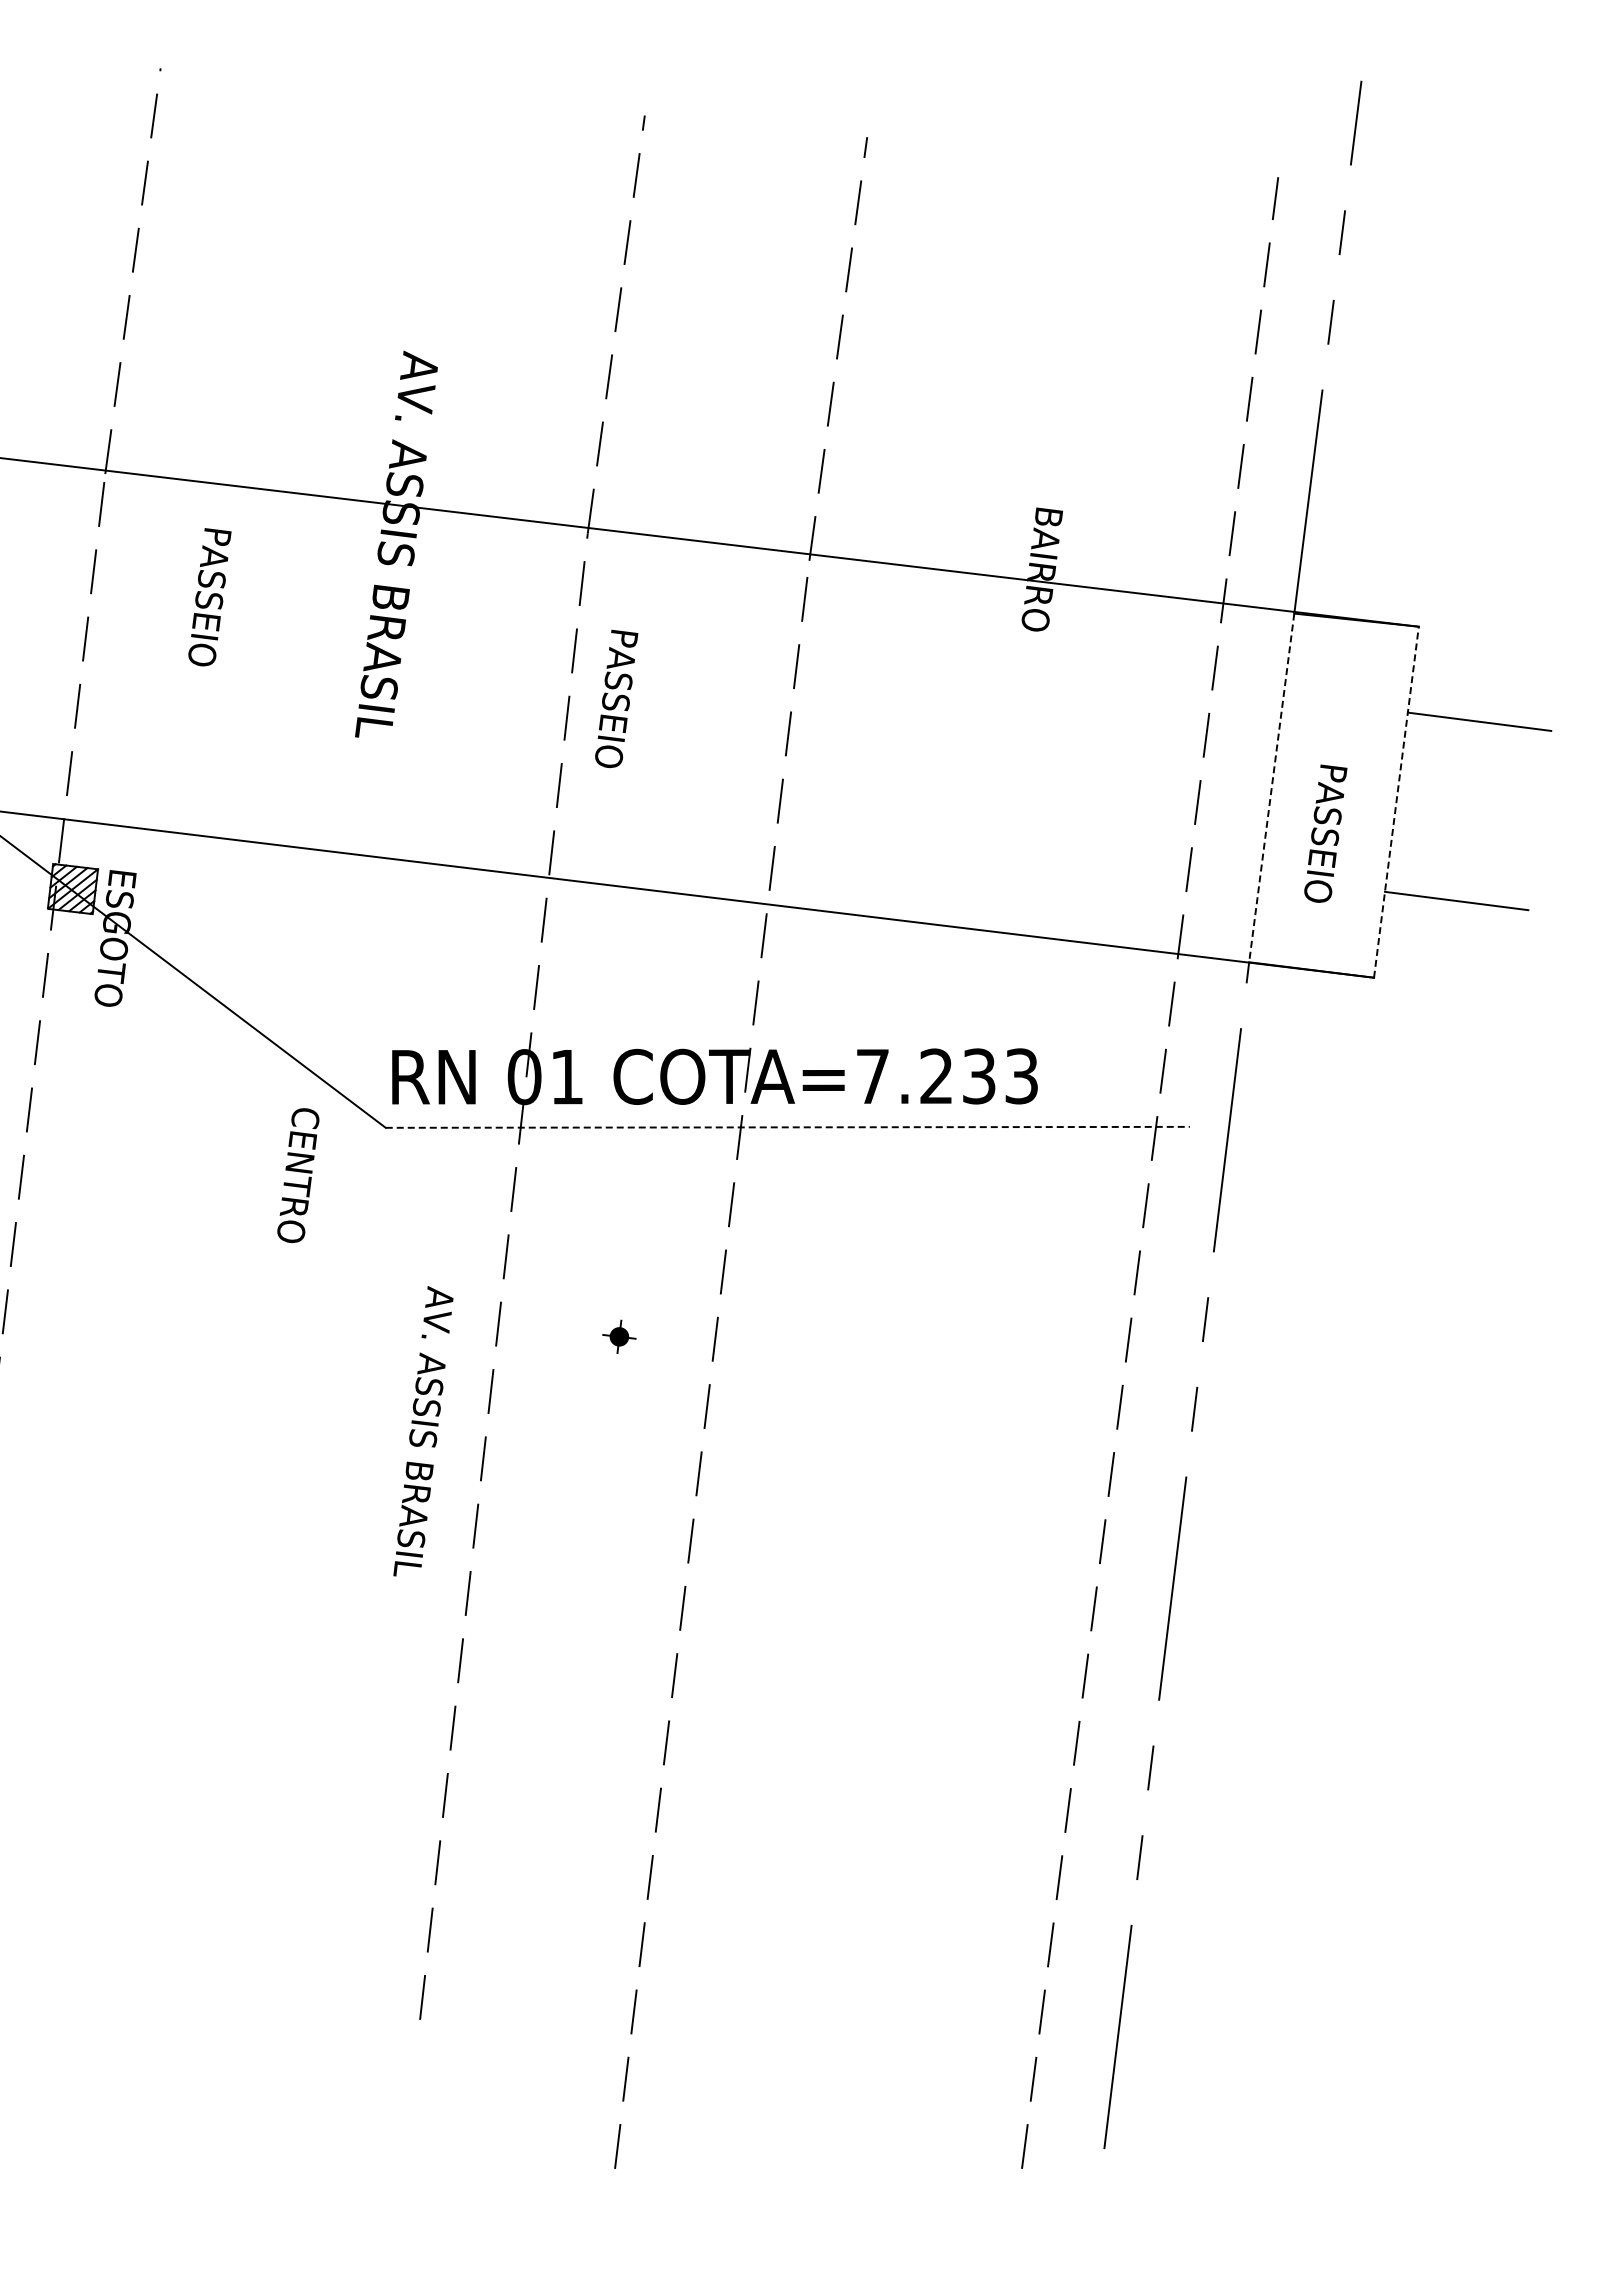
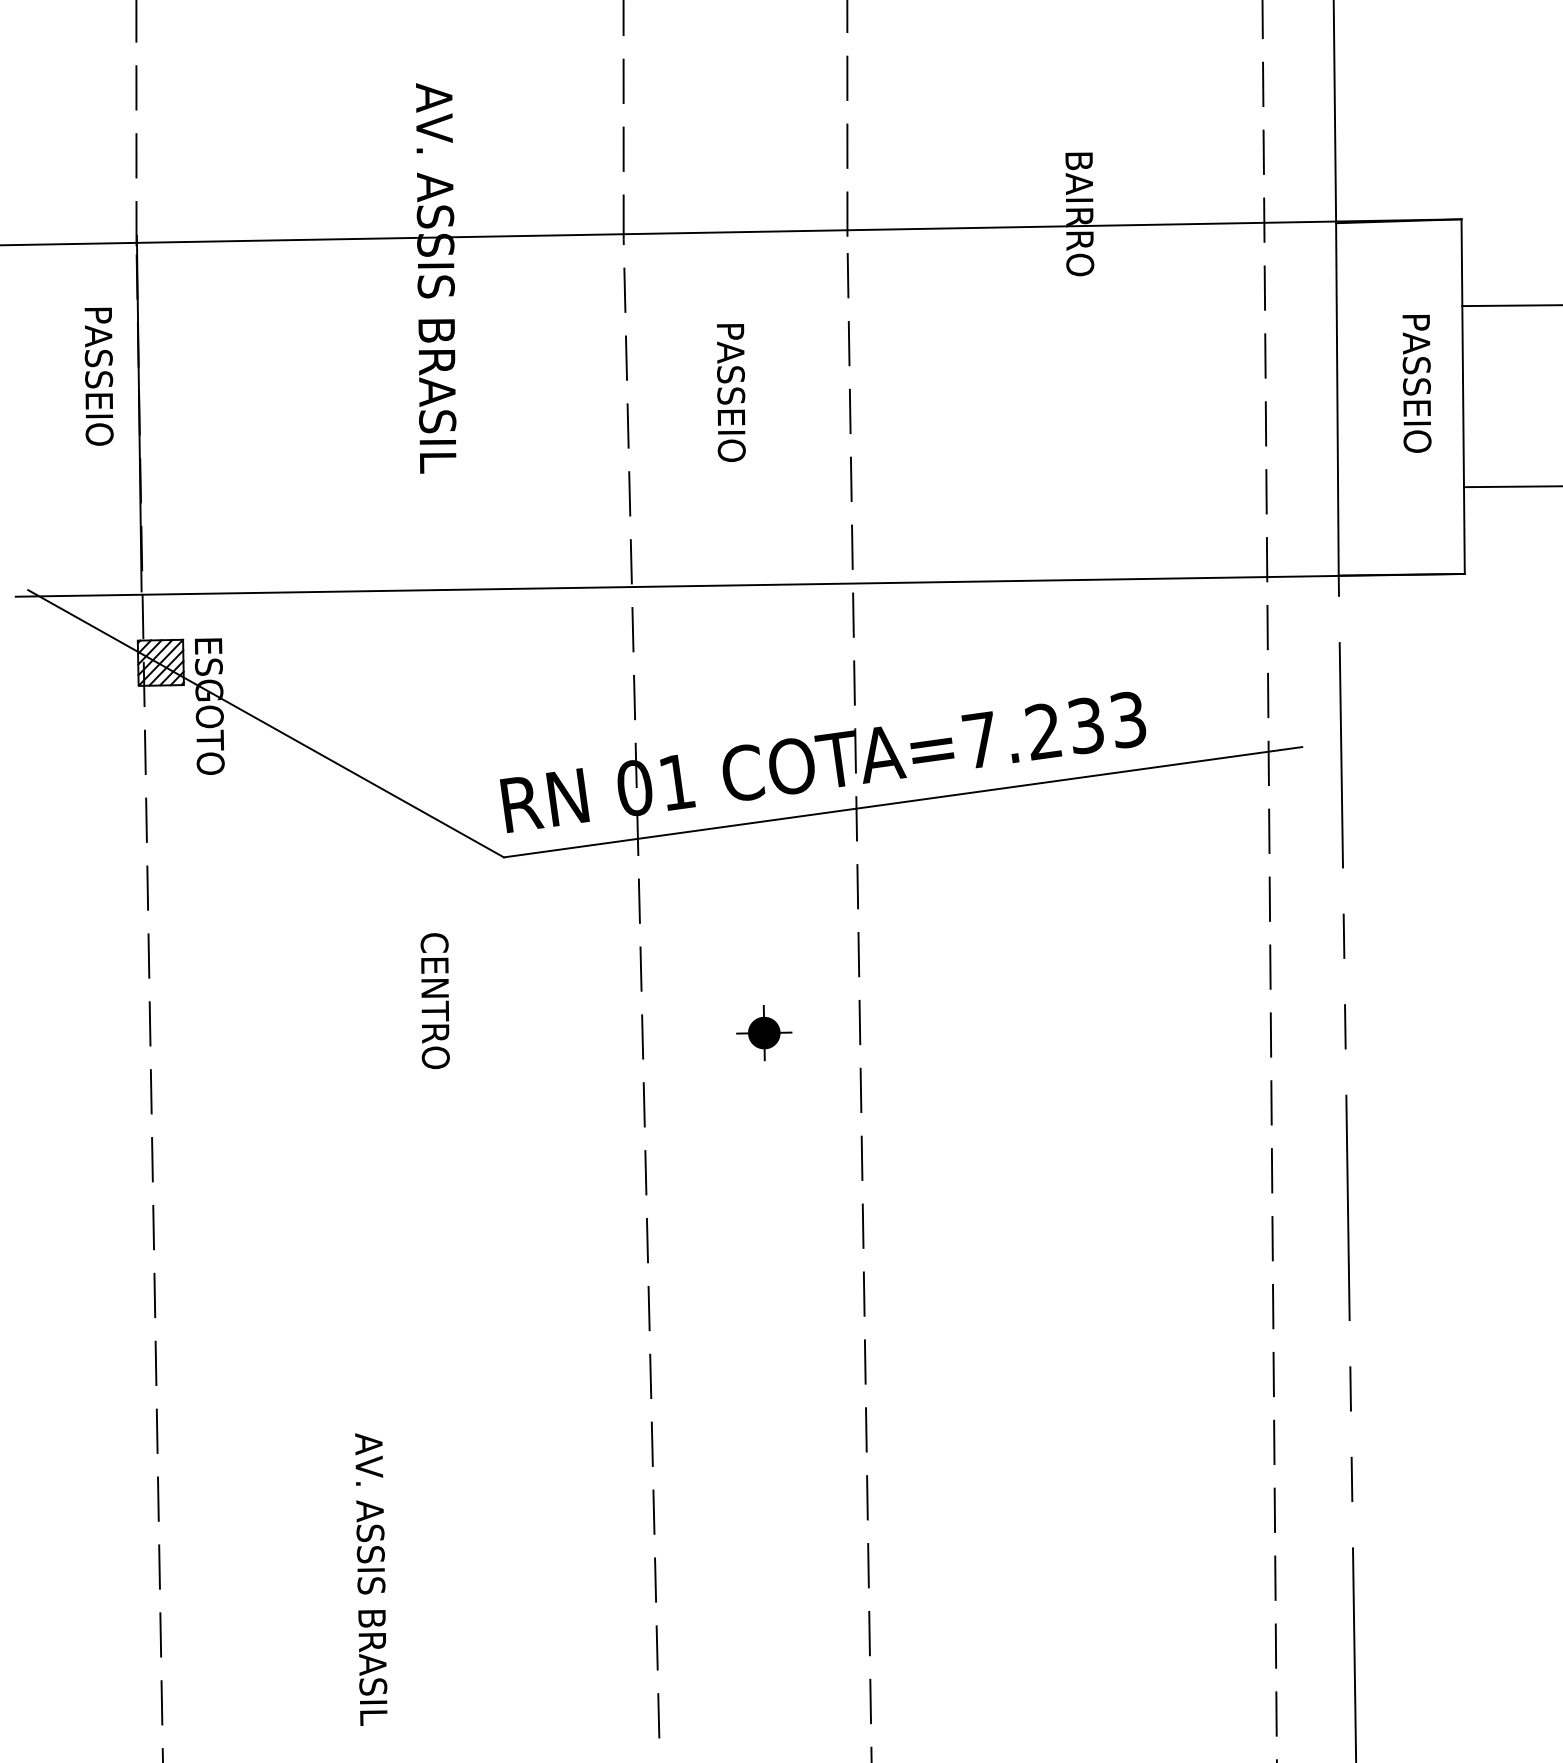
text: (209, 597) -> (98, 376), moved
line: (85, 639) -> (139, 413), added
text: (616, 698) -> (731, 391), moved
line: (1271, 787) -> (1337, 398), dashed -> solid
line: (1396, 802) -> (1463, 396), dashed -> solid
text: (1325, 833) -> (1416, 383), moved
line: (788, 1127) -> (903, 802), dashed -> solid
text: (298, 1175) -> (435, 1000), moved
part: (619, 1336) -> (764, 1032), size x1.67
text: (423, 1431) -> (370, 1578), moved

